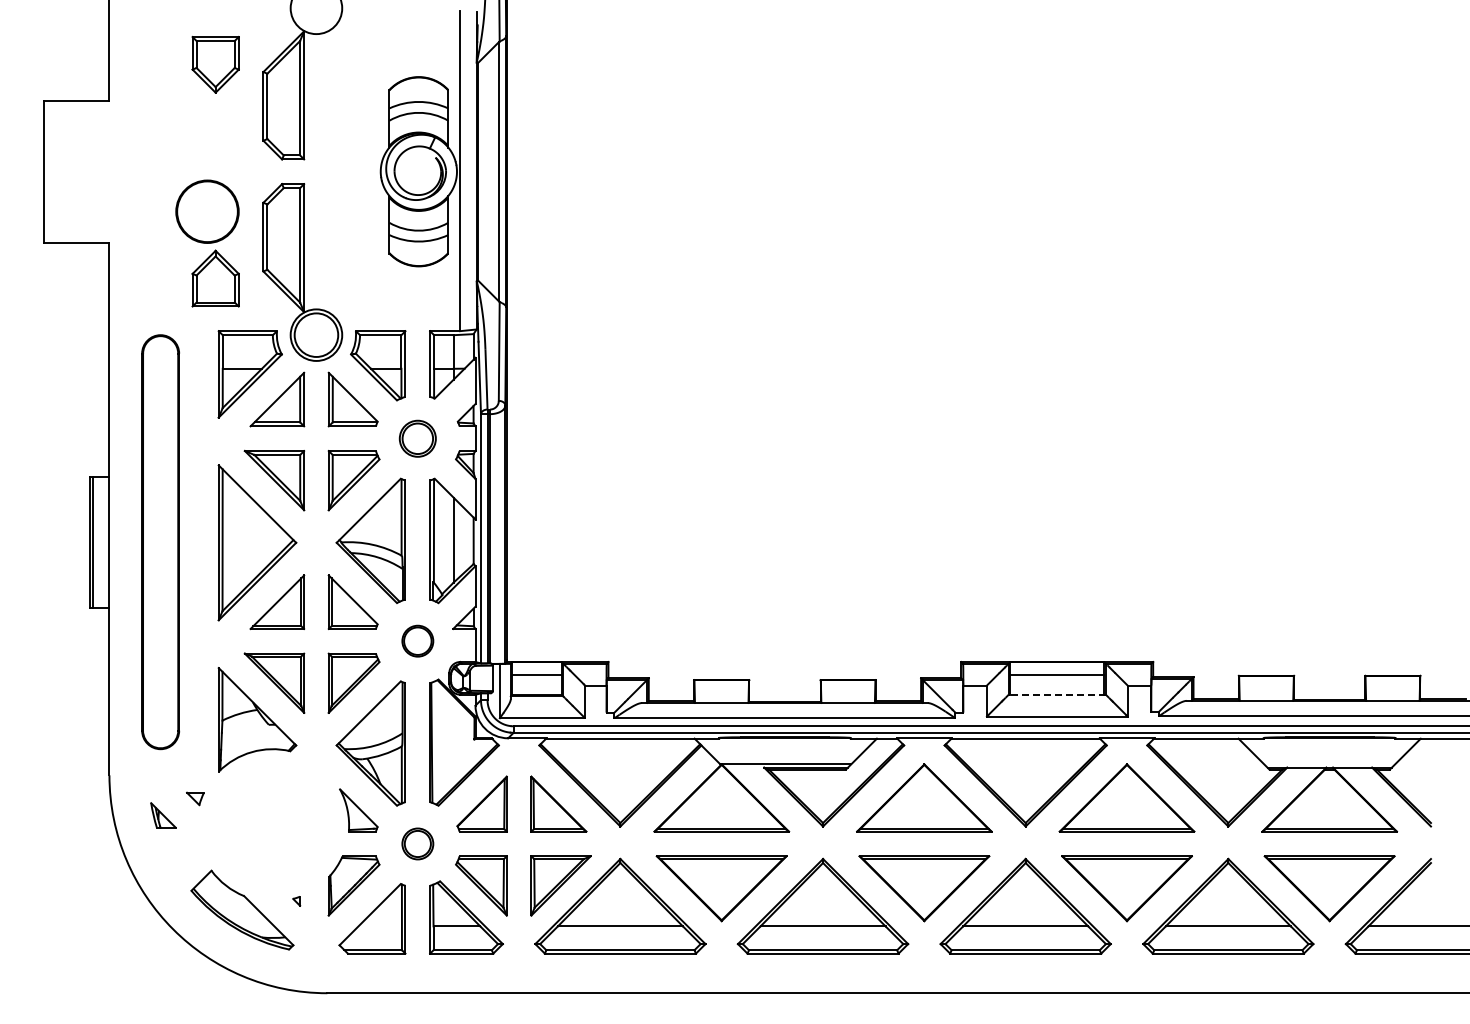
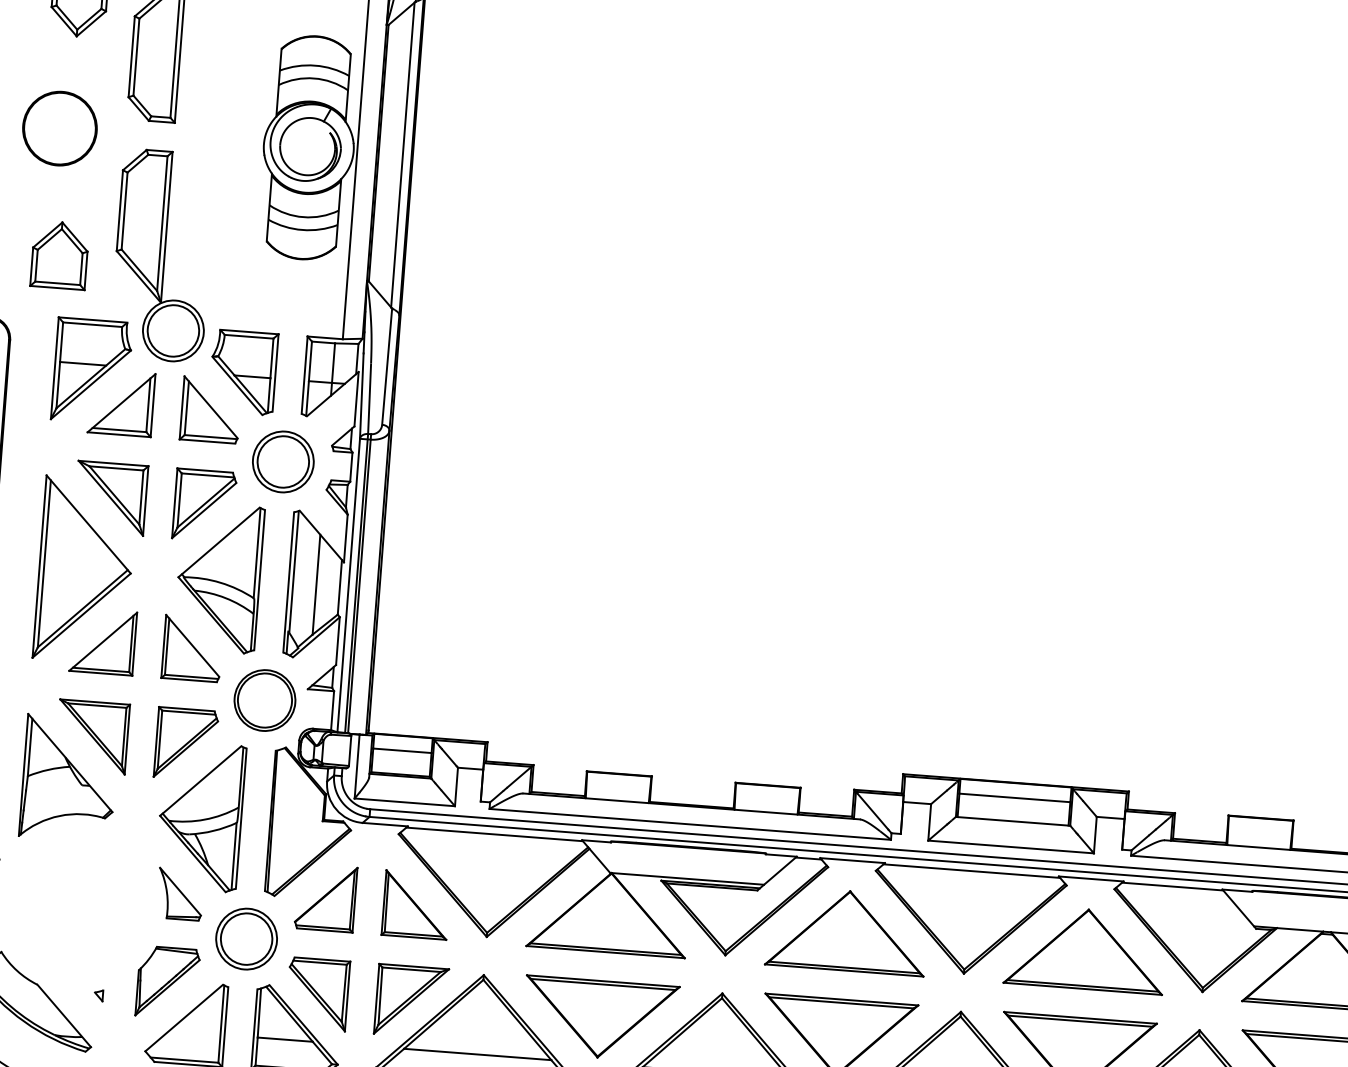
circle: (207, 211) -> (59, 128), moved
part: (417, 438) -> (283, 461), size x1.43
part: (417, 640) -> (264, 699), size x1.67
line: (1057, 694) -> (1013, 821), dashed -> solid
part: (417, 843) -> (246, 938), size x1.67

